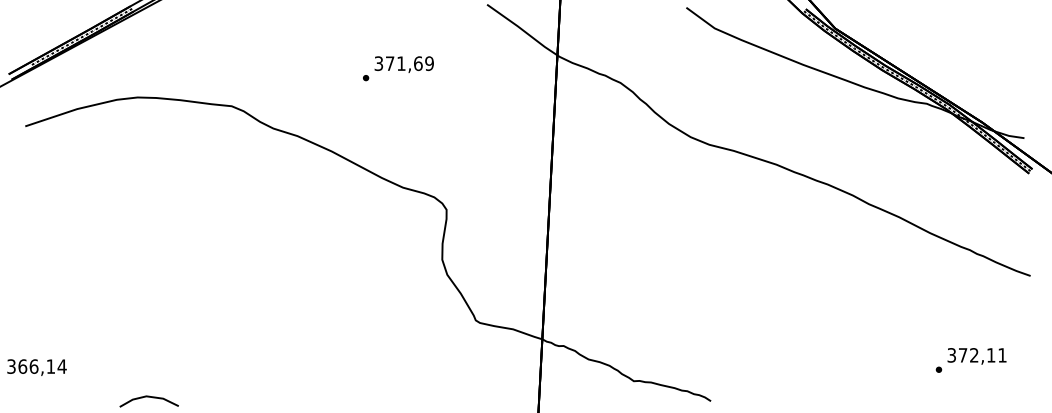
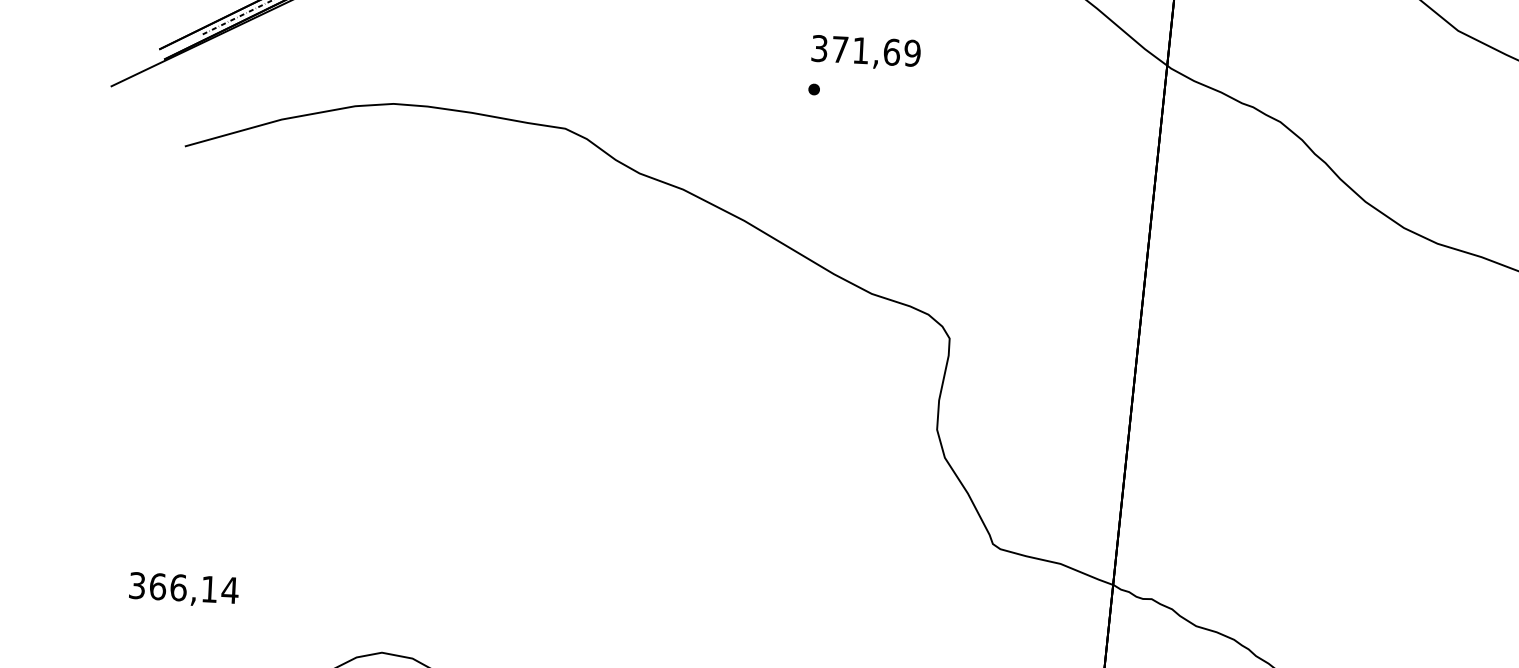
text: (403, 64) -> (864, 52), moved

